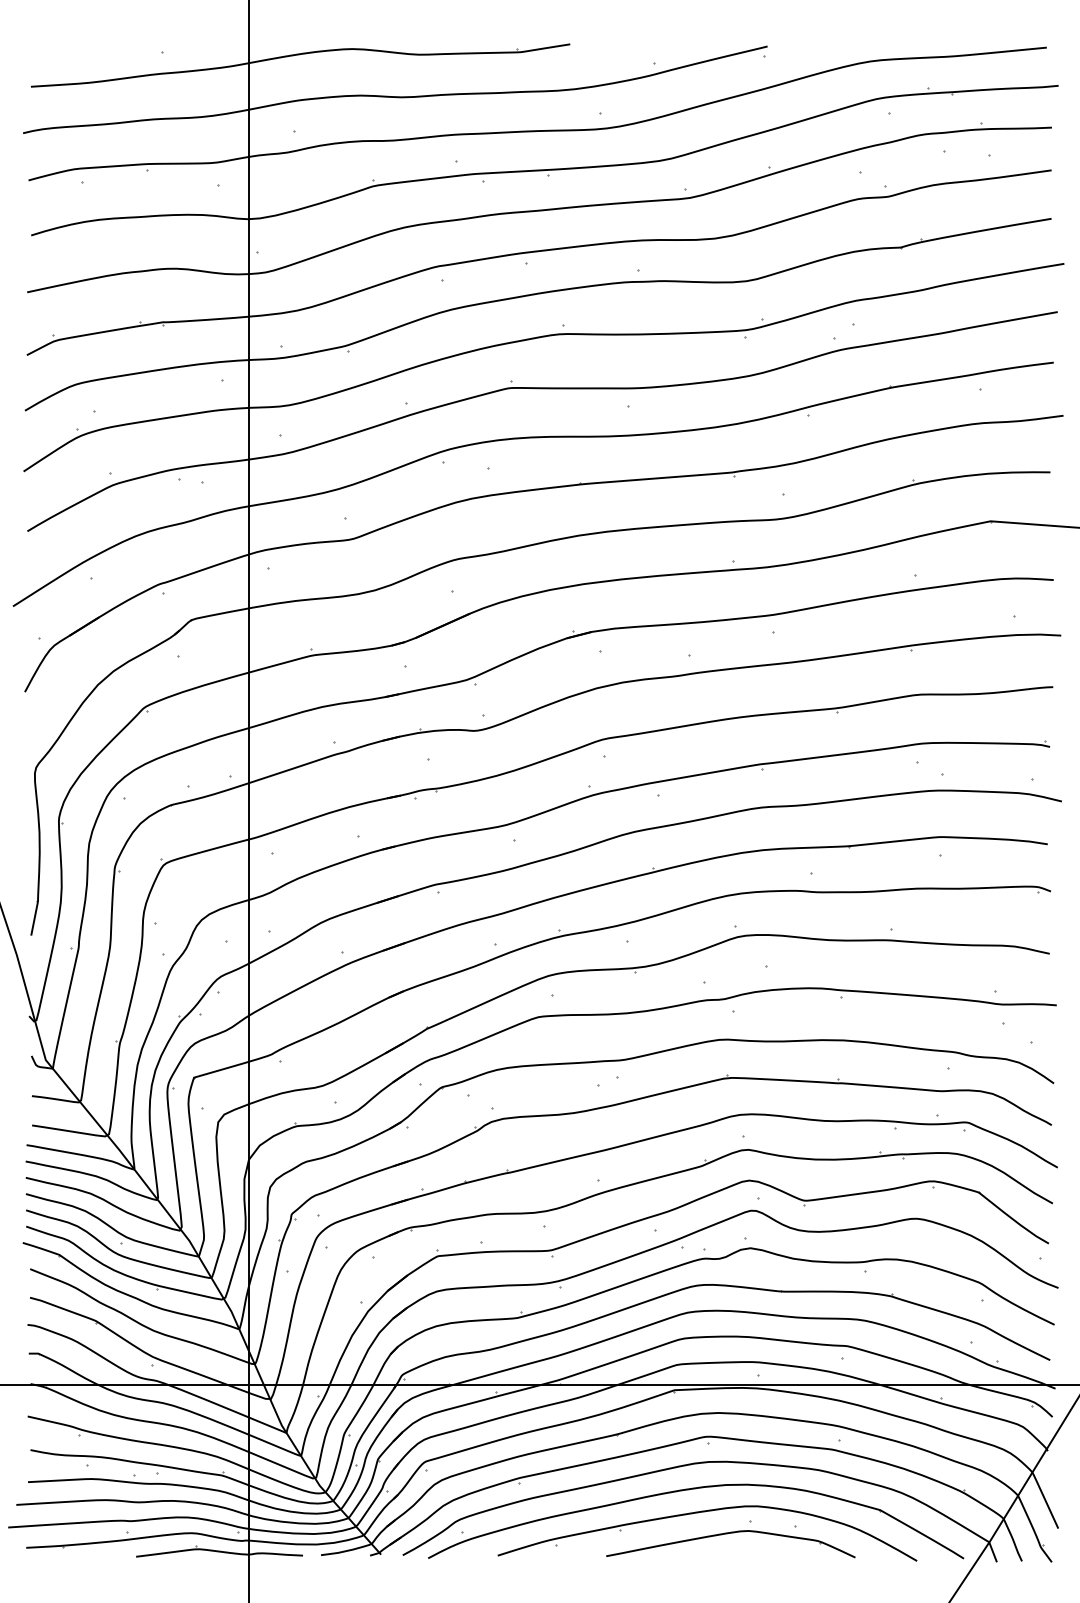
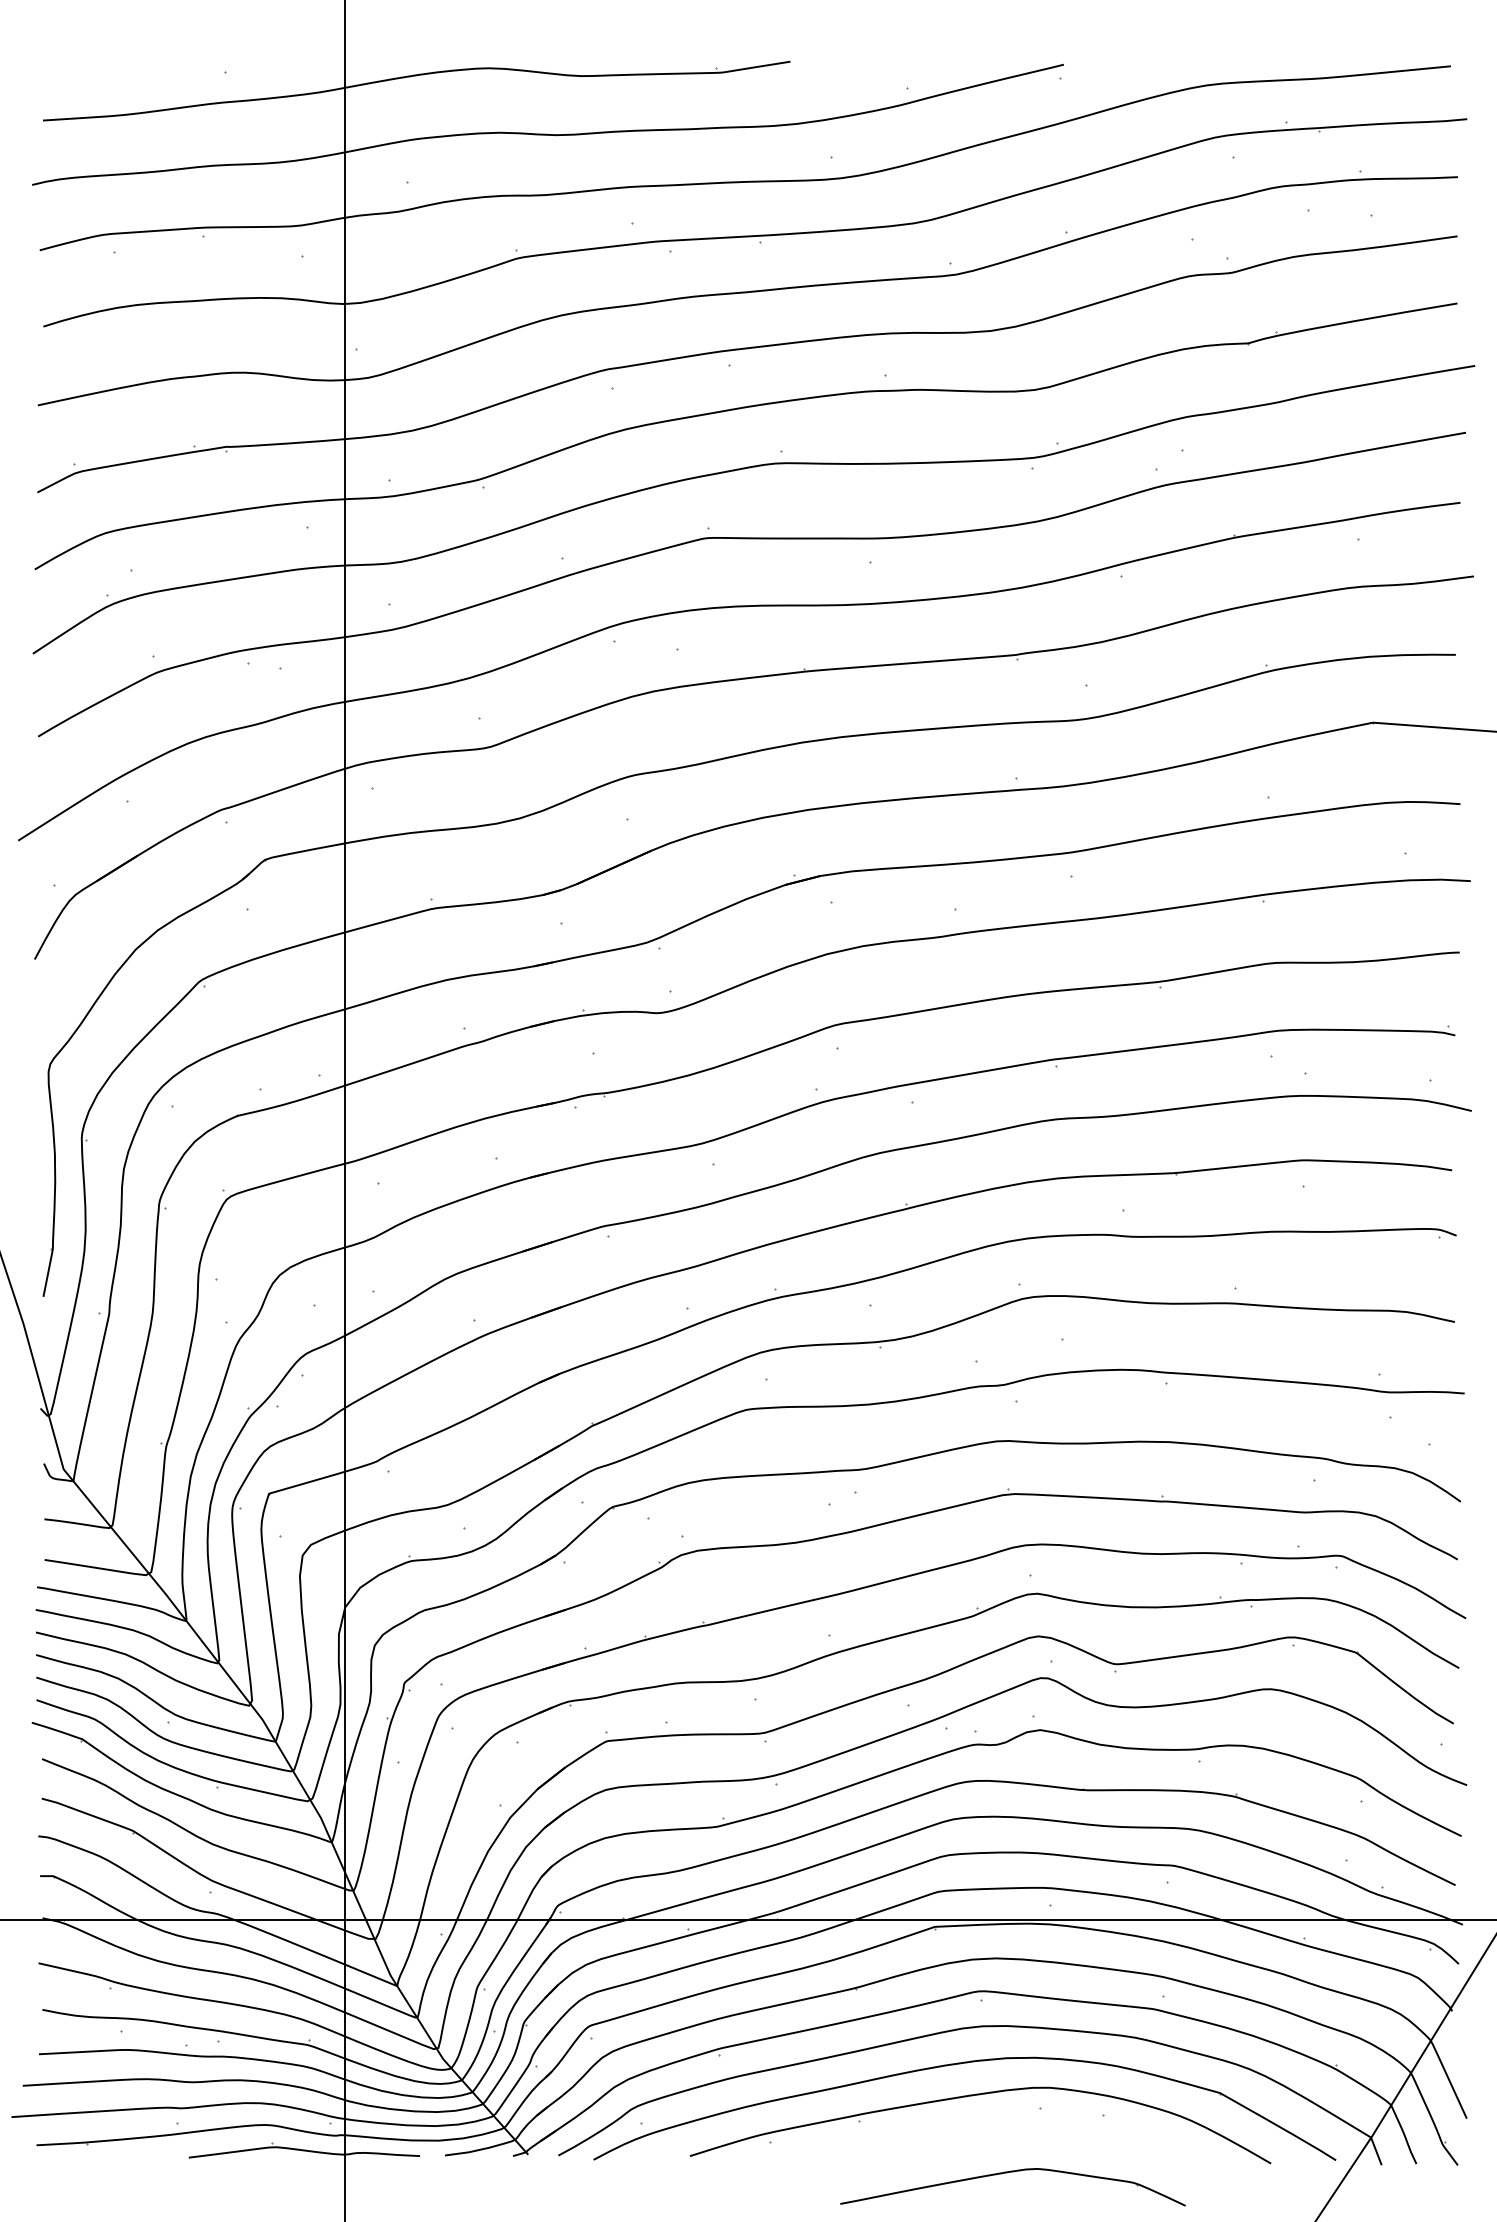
part: (726, 1534) -> (1007, 2173), moved

